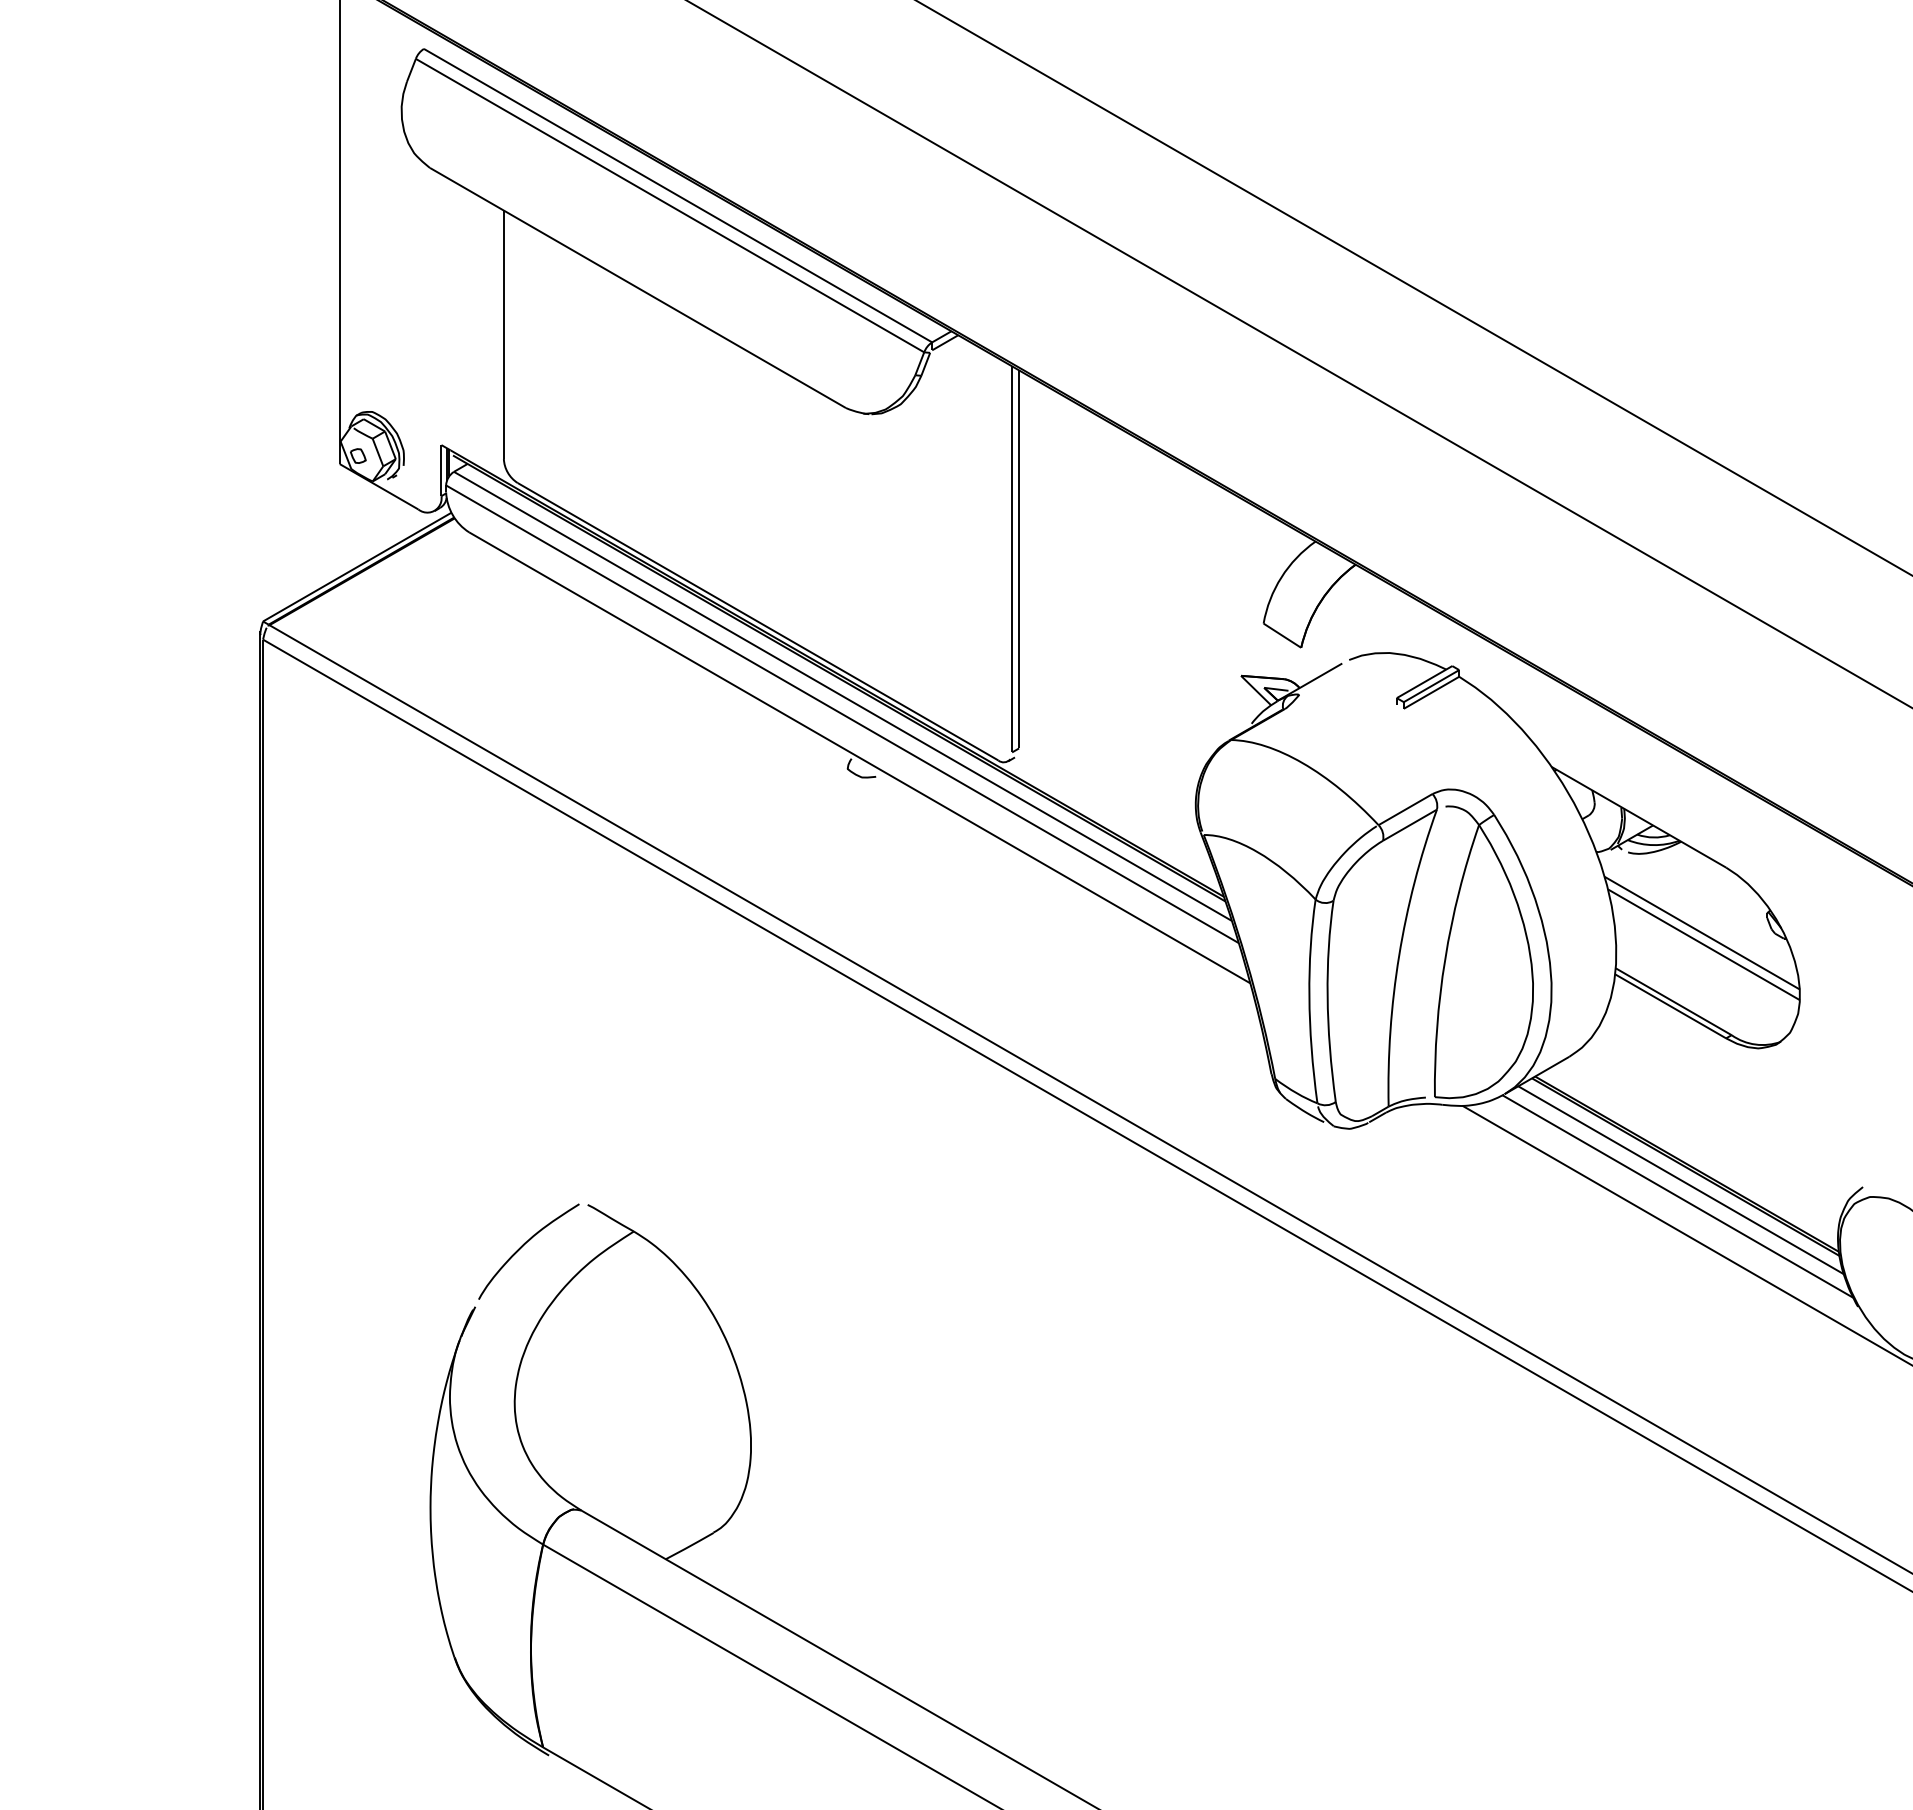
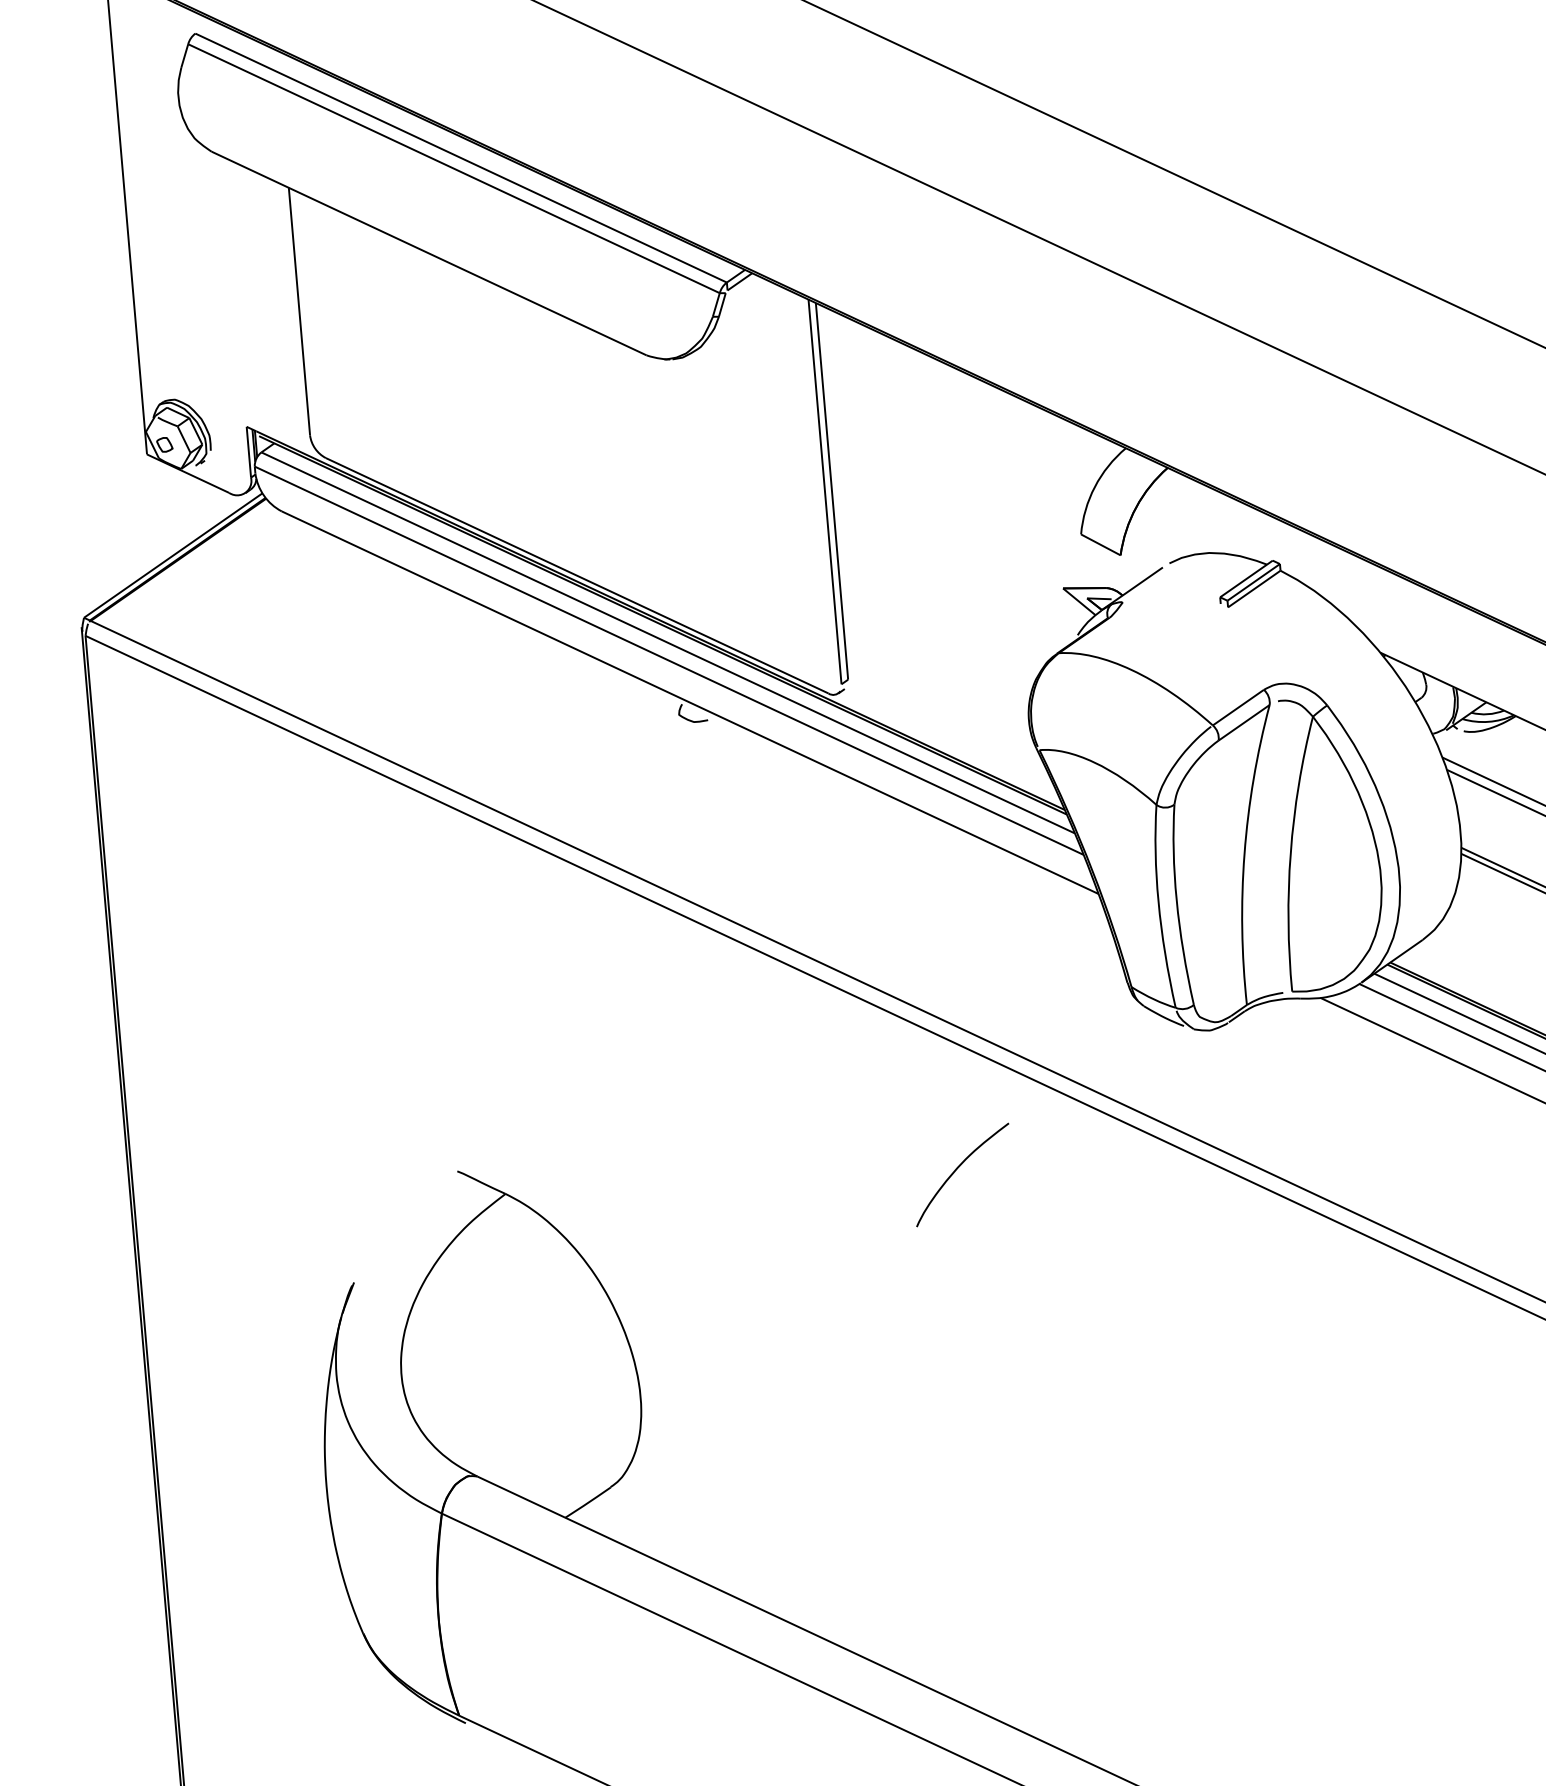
part: (523, 1246) -> (956, 1170), moved

